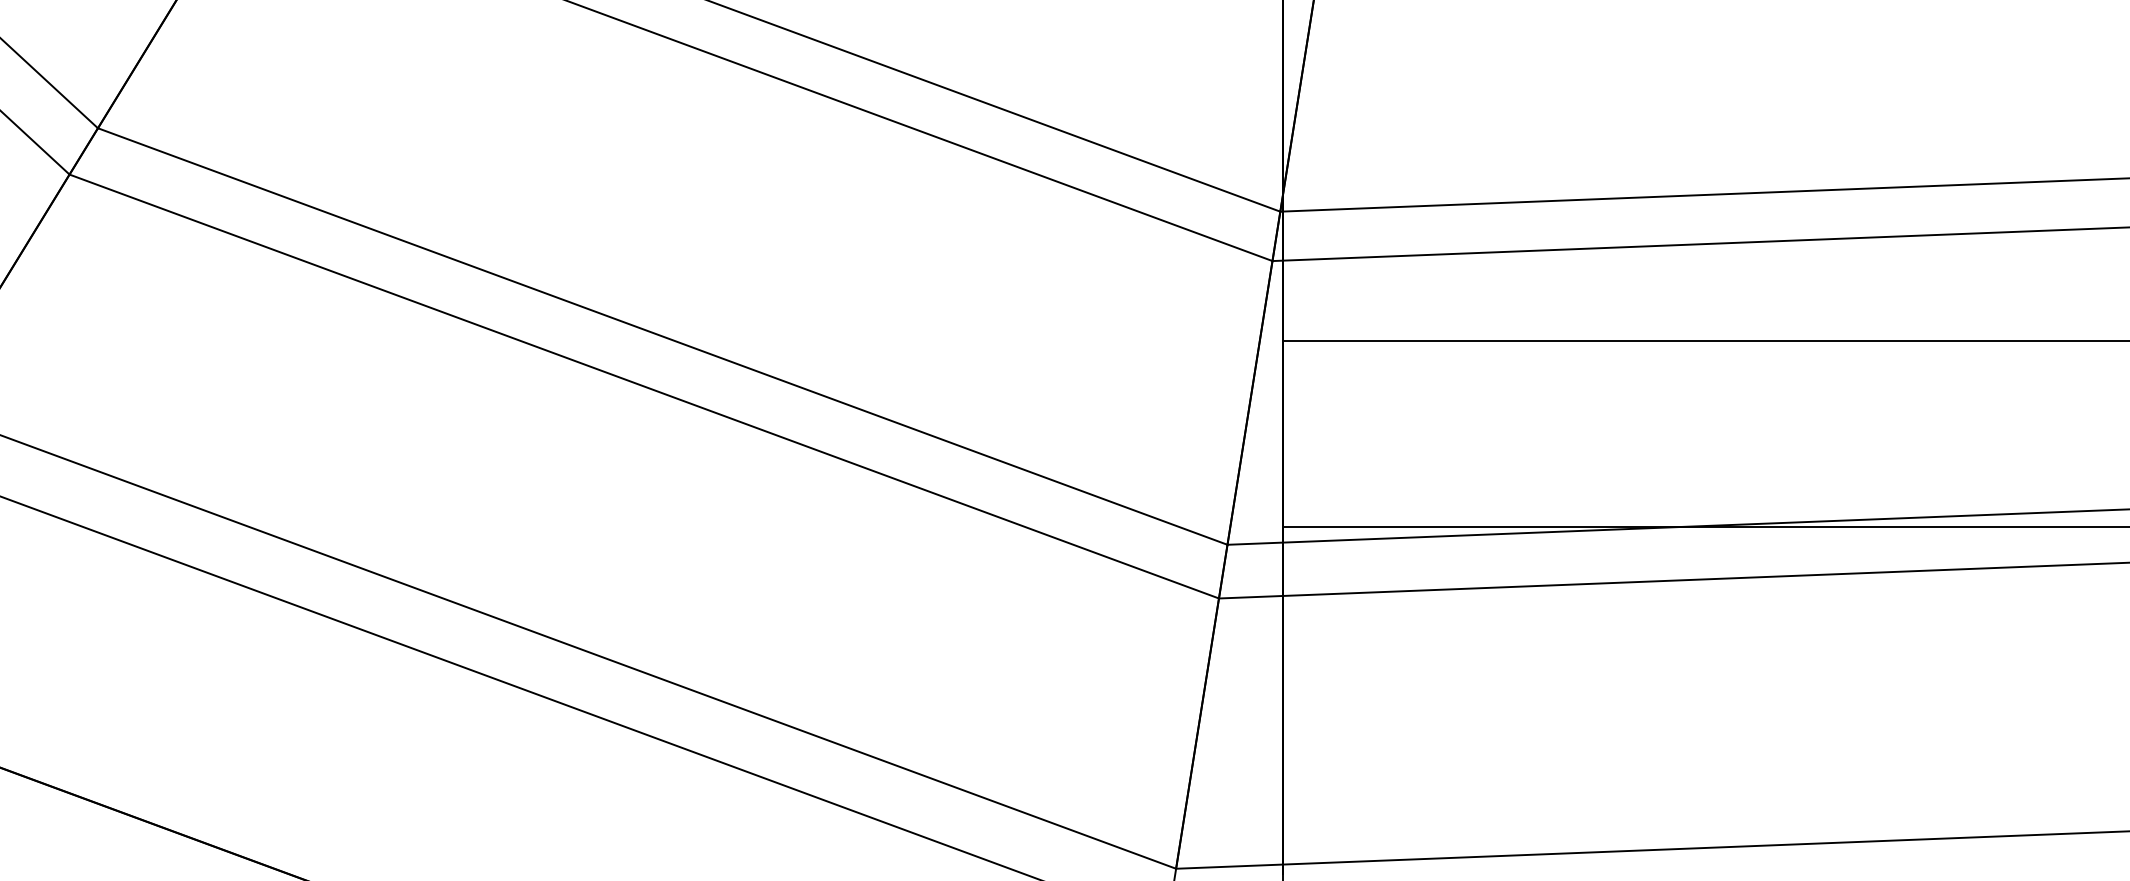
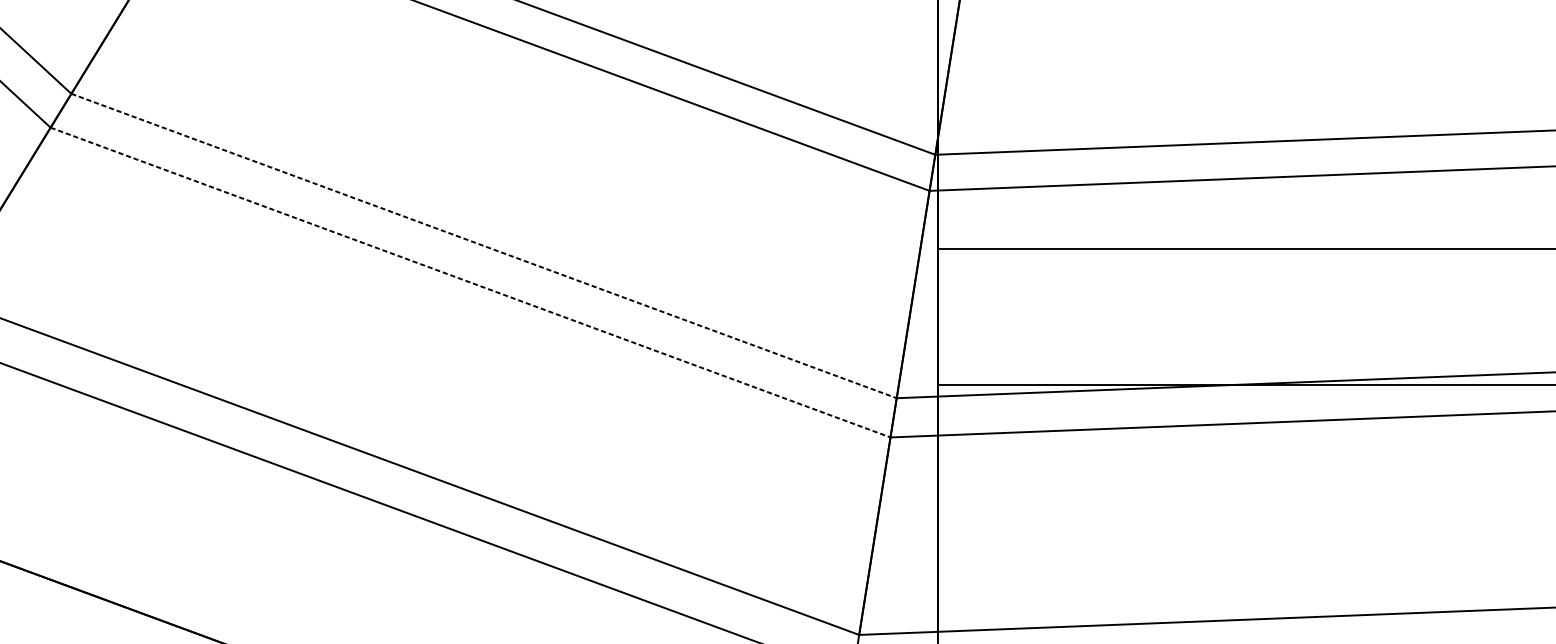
line: (662, 336) -> (483, 246), solid -> dashed
line: (644, 386) -> (470, 282), solid -> dashed

